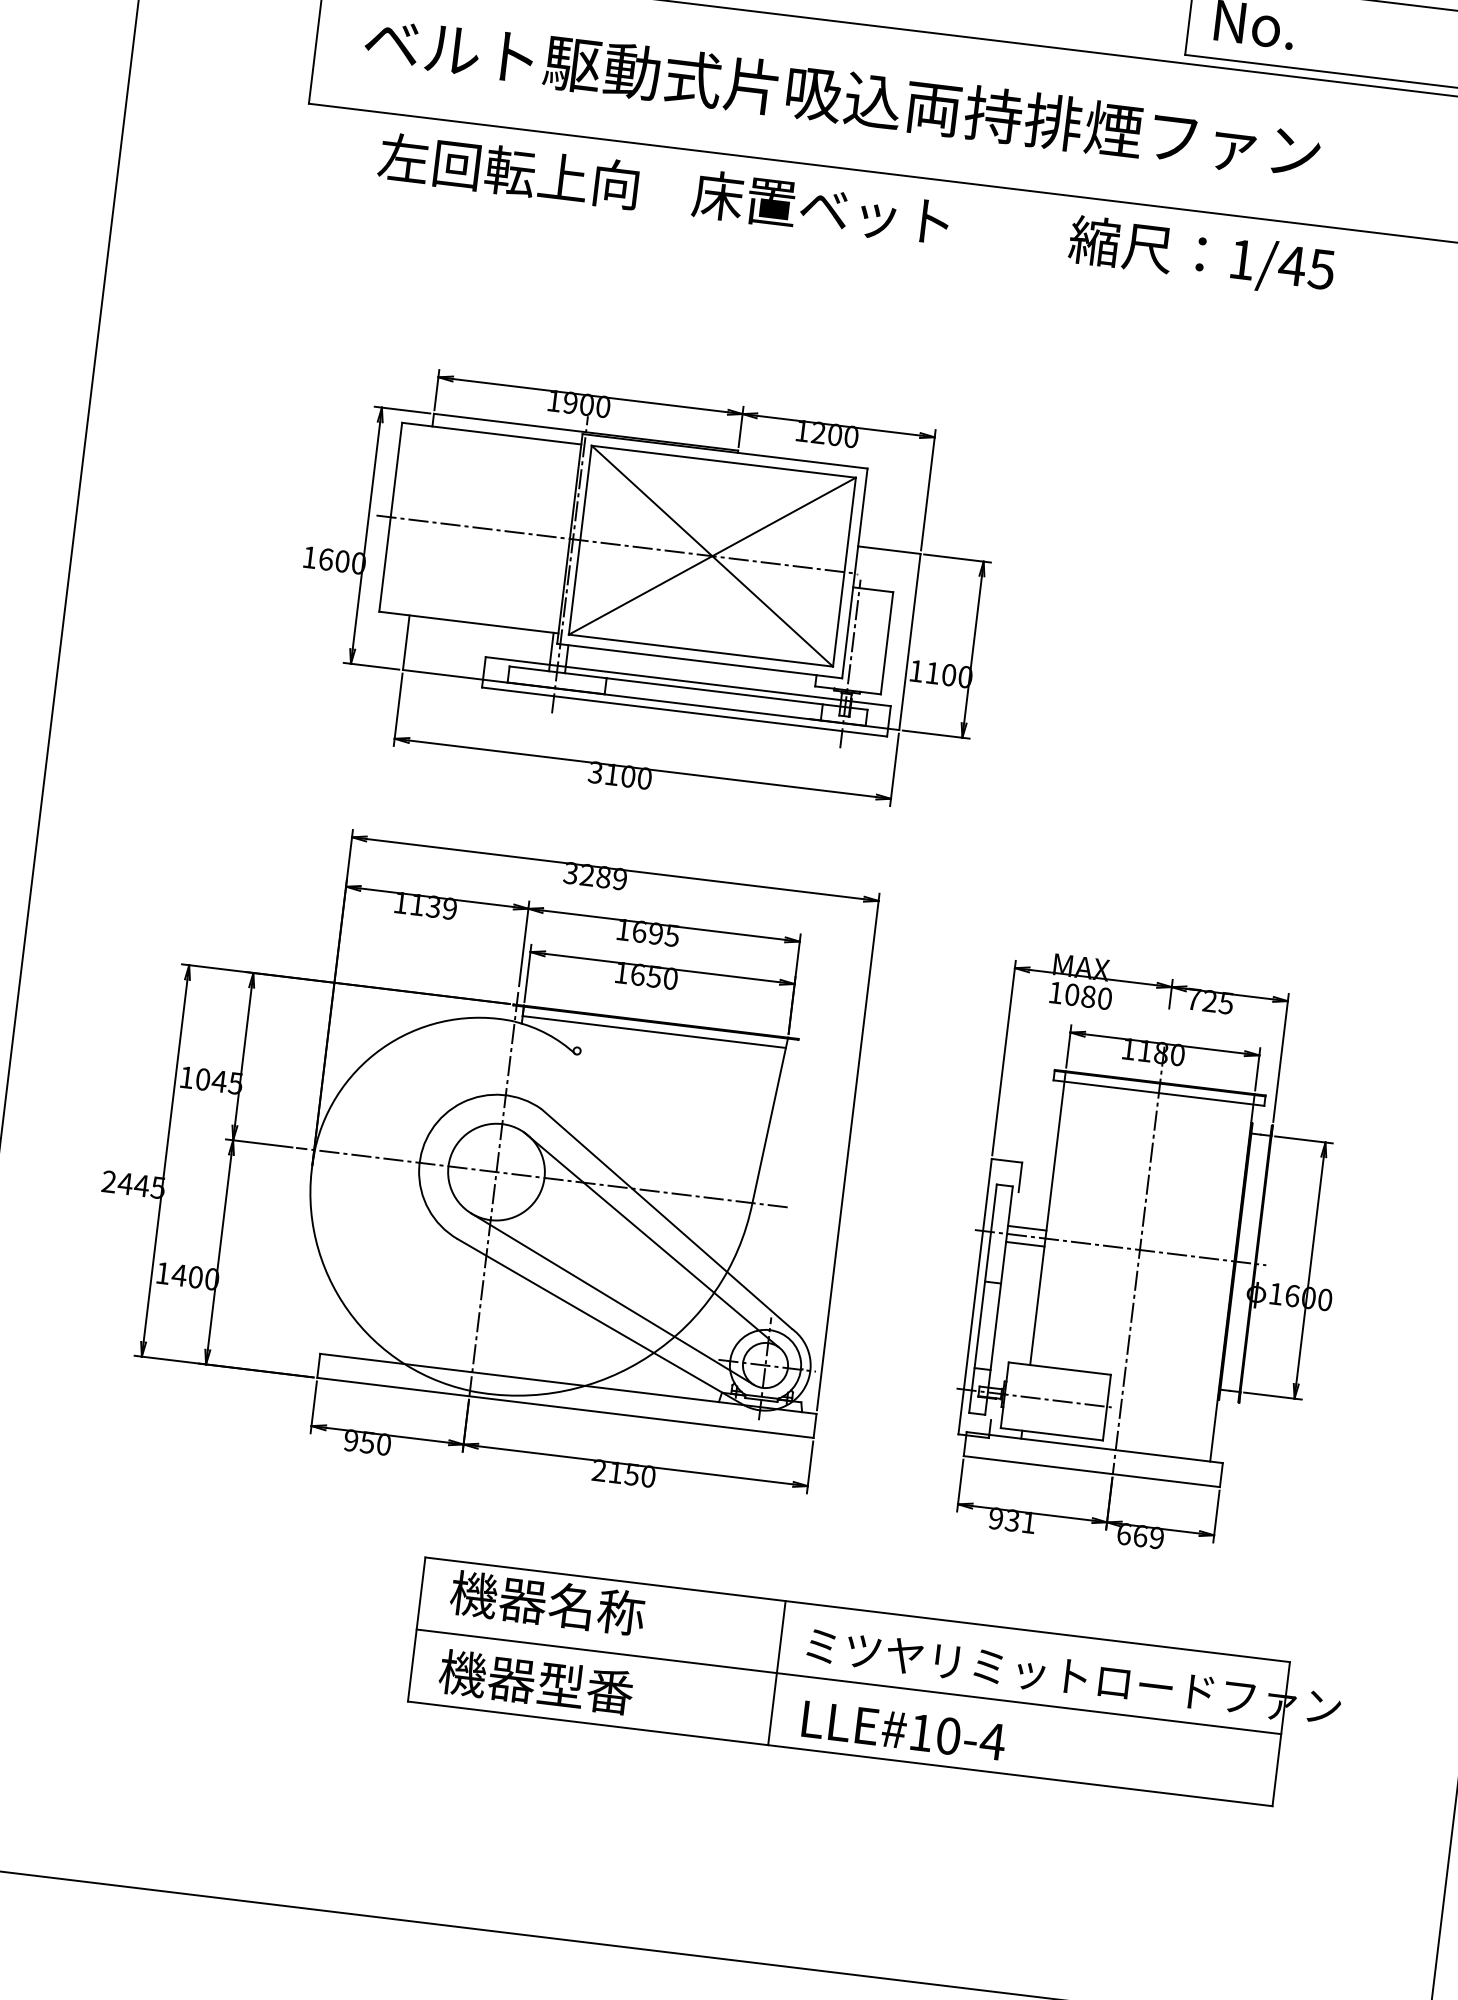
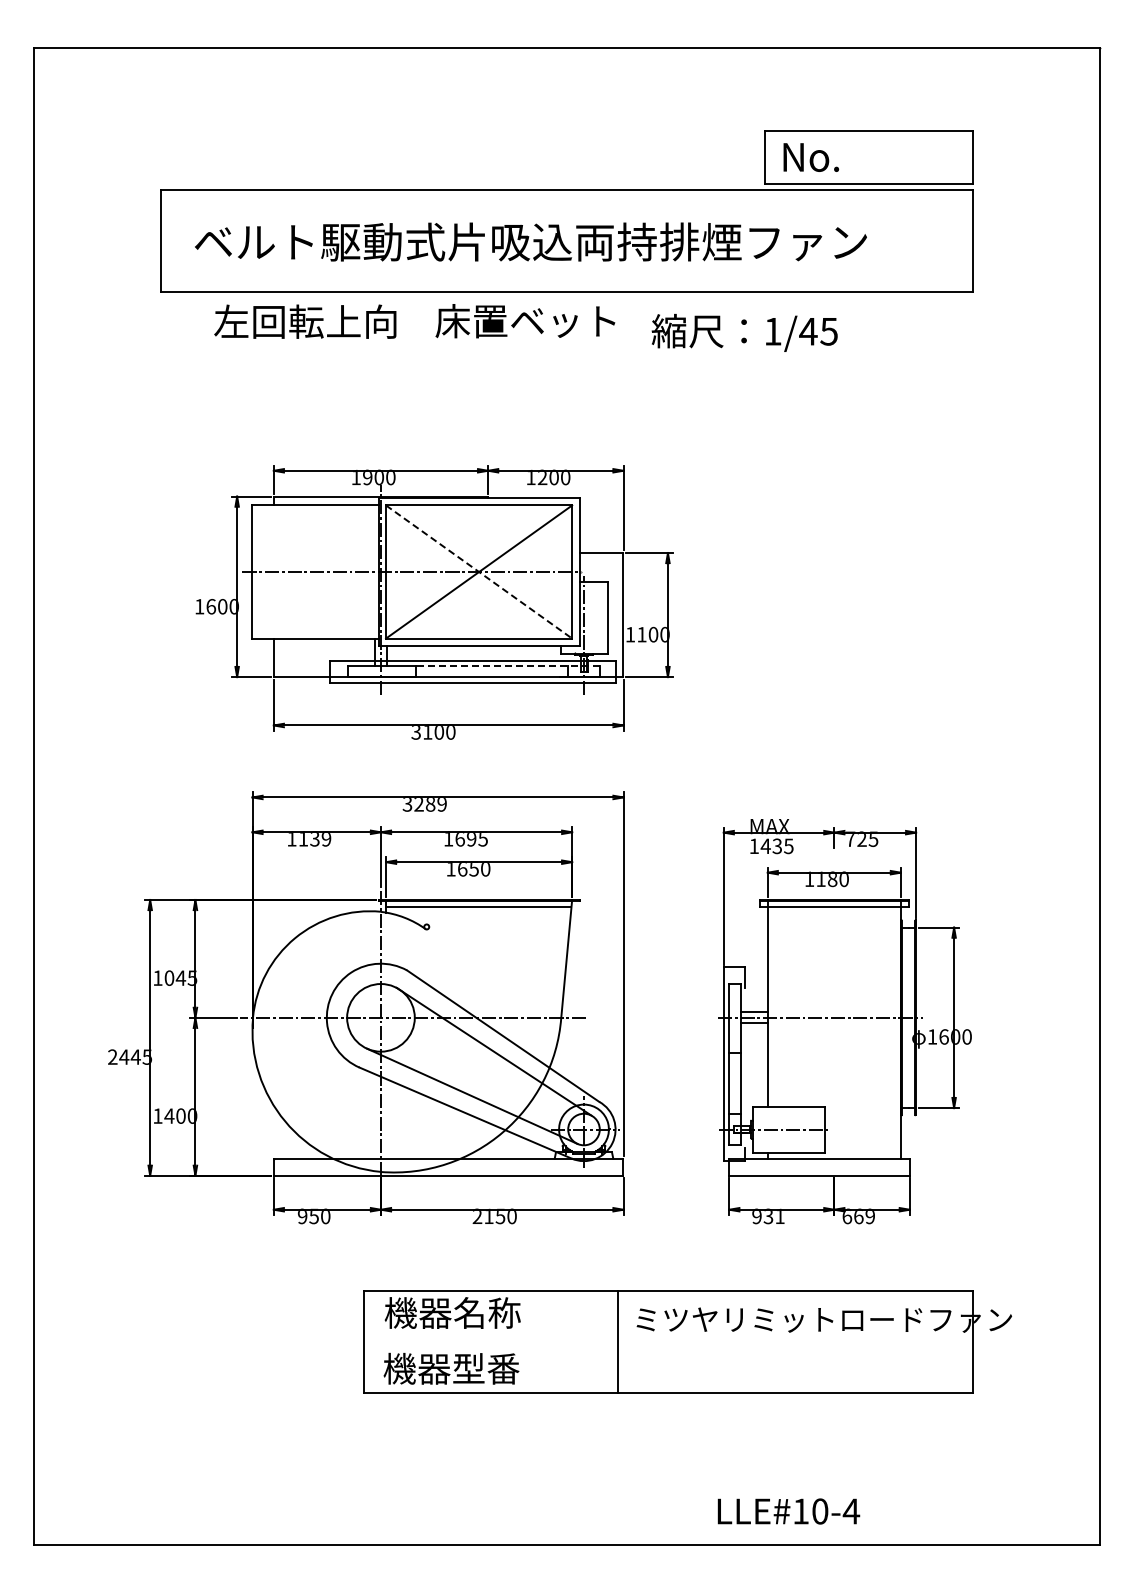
text: (1201, 256) -> (744, 332), moved
line: (712, 556) -> (479, 572), solid -> dashed
line: (736, 693) -> (507, 665), solid -> dashed
text: (1087, 996) -> (776, 846), 1080 -> 1435
line: (1139, 1259) -> (834, 1024), removed
line: (848, 1682) -> (668, 1342), removed
text: (903, 1730) -> (788, 1511), moved

